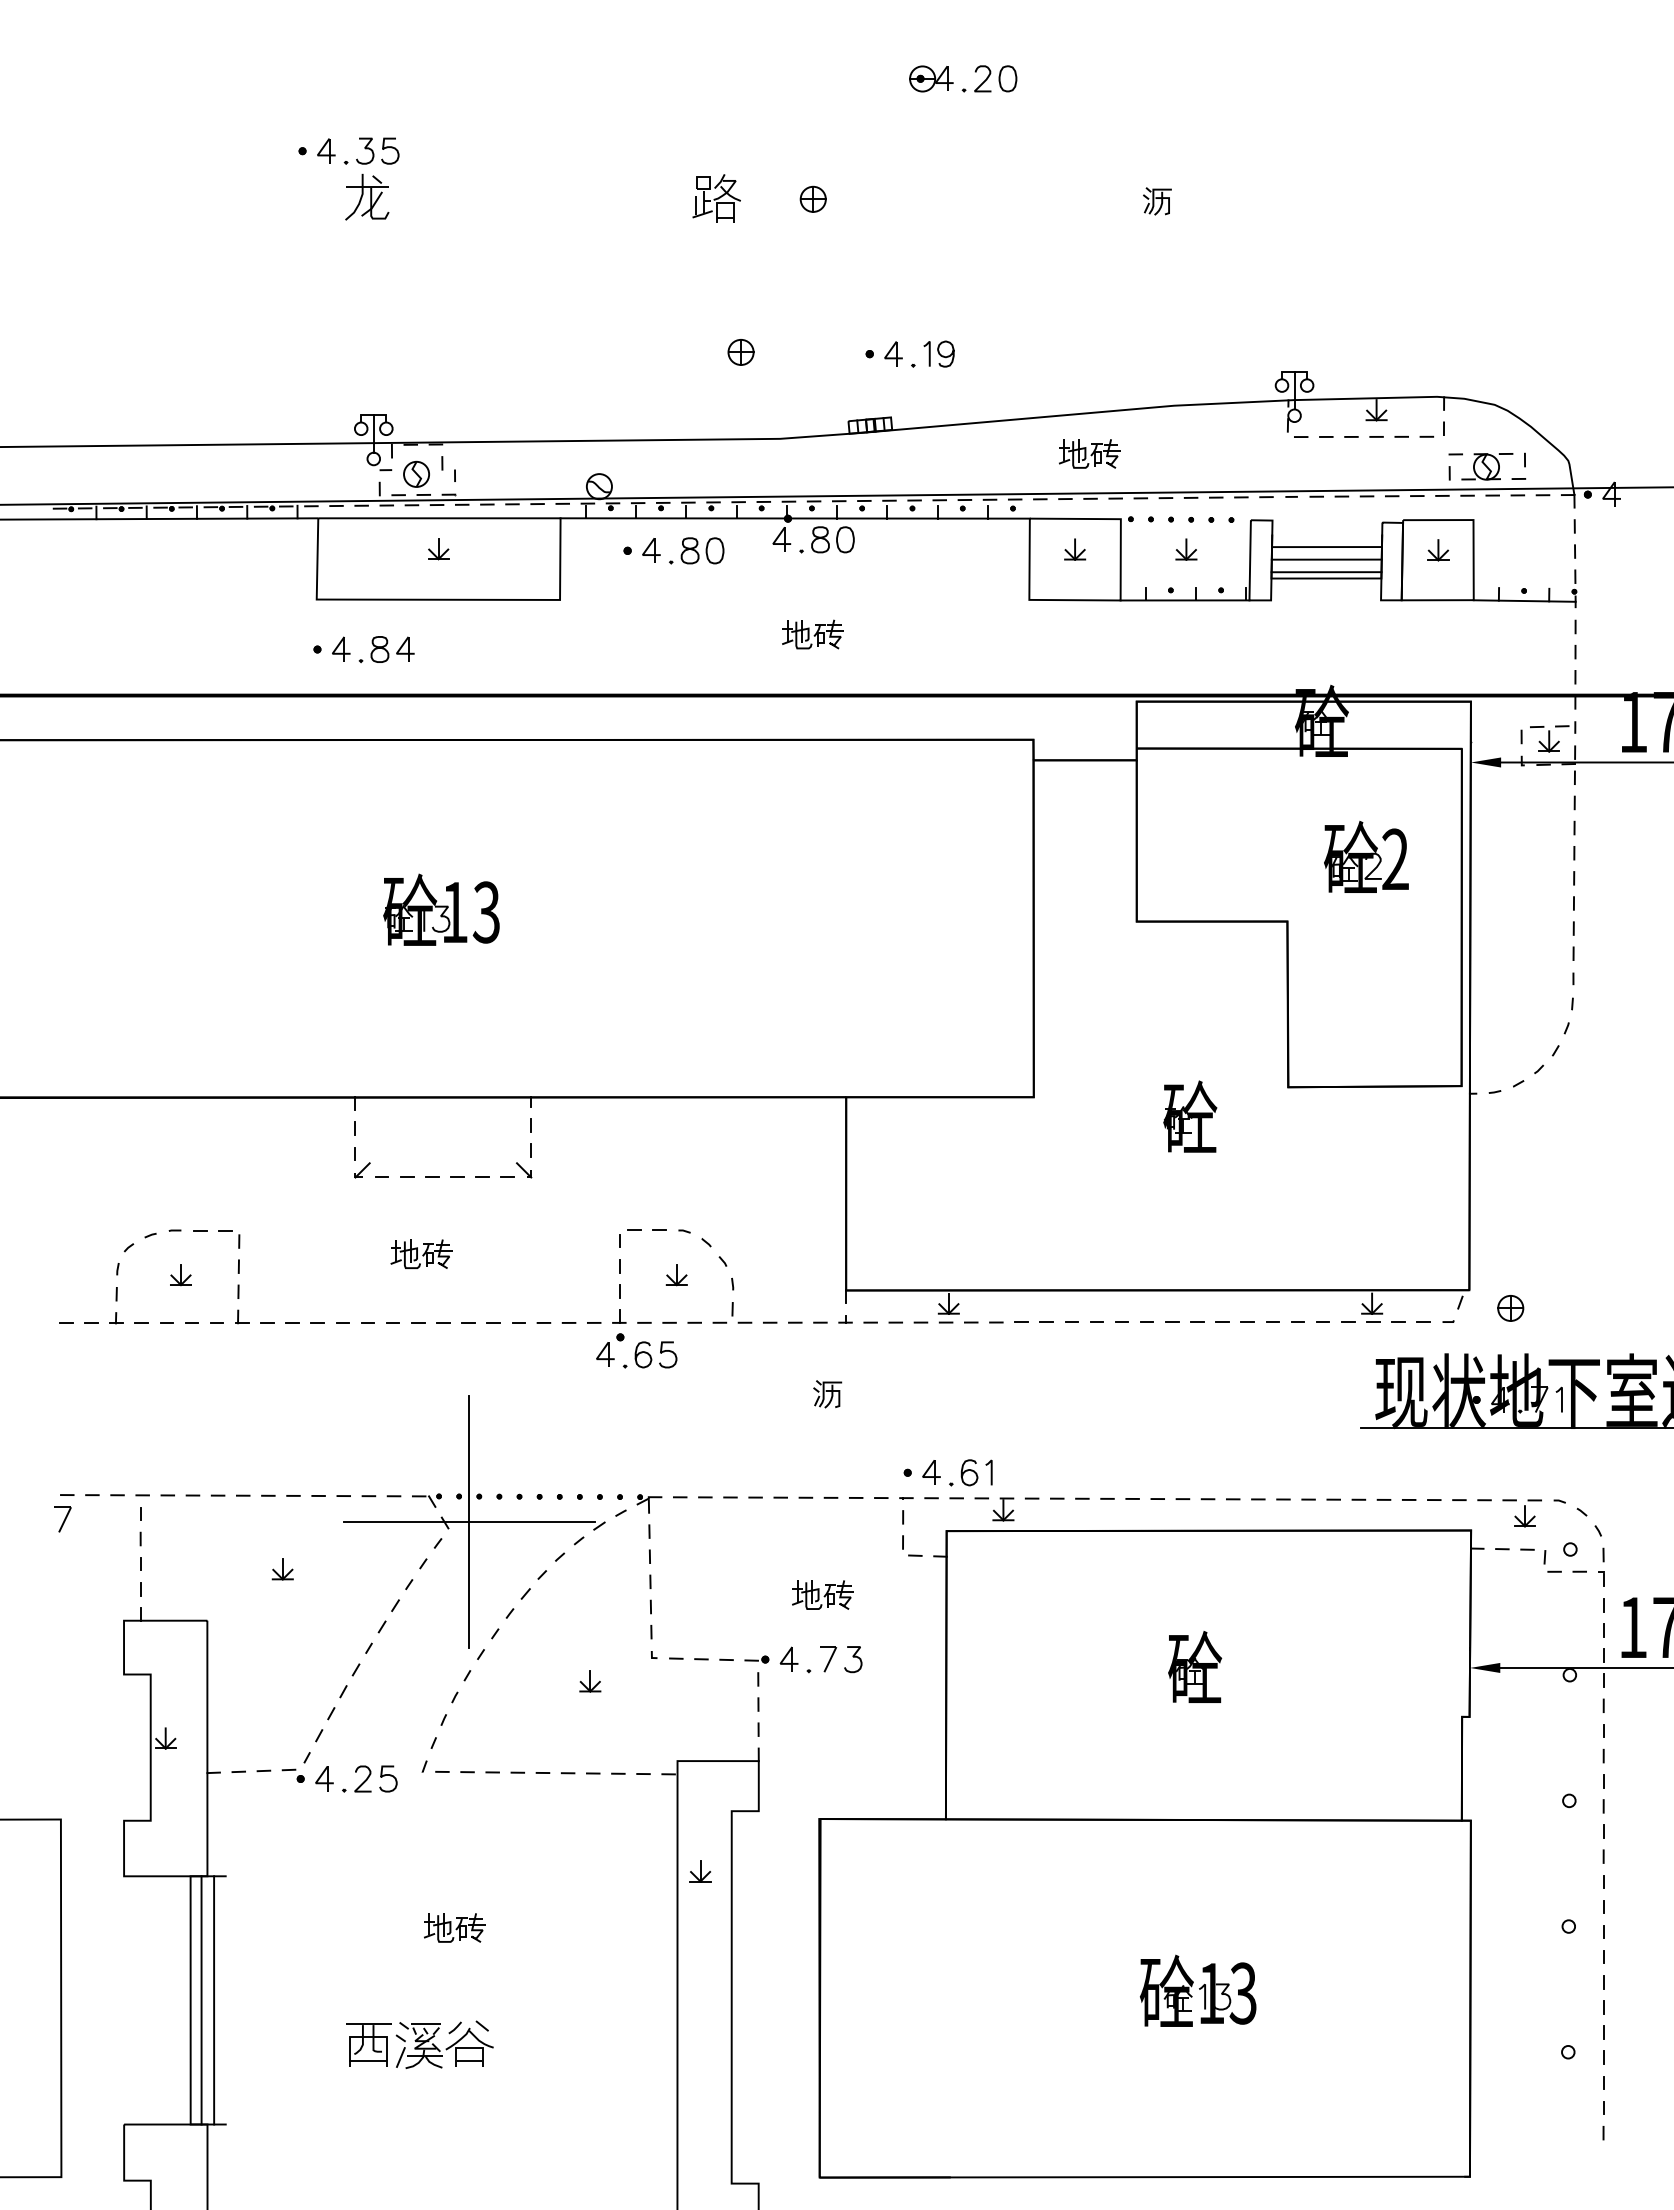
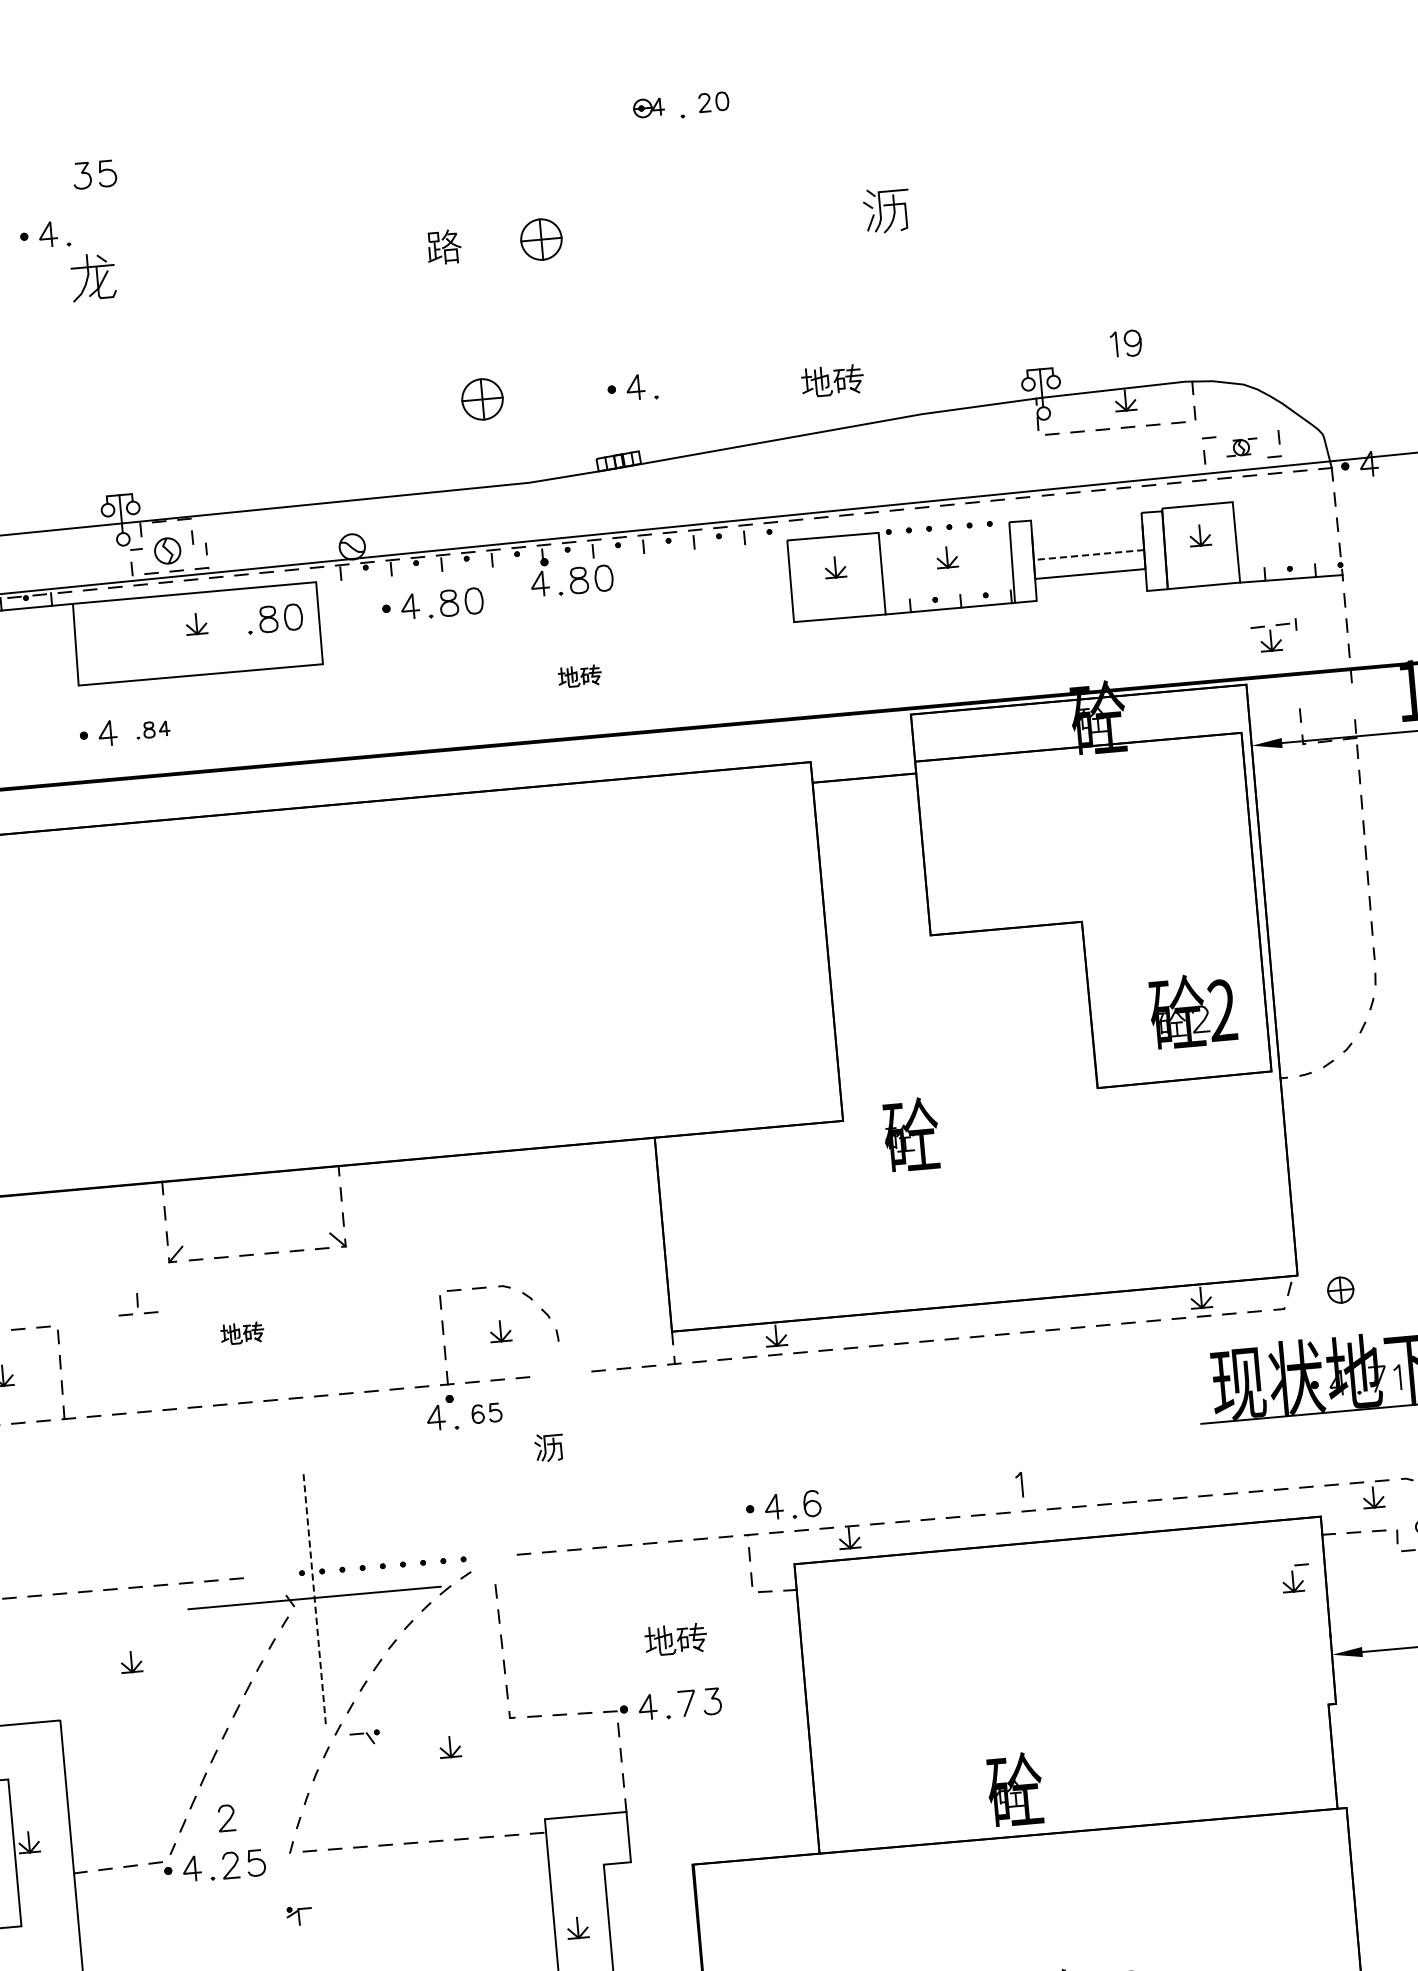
part: (931, 78) -> (649, 107), size x0.7
part: (995, 78) -> (713, 101), size x0.7
part: (377, 150) -> (94, 174), moved
part: (716, 198) -> (444, 247), size x0.7
part: (812, 198) -> (540, 238), size x1.6
part: (1157, 201) -> (886, 210), size x1.6
part: (740, 352) -> (481, 399), size x1.6
part: (938, 353) -> (1125, 343), moved
part: (1089, 453) -> (832, 380), moved
part: (1487, 466) -> (1241, 447), size x0.6
line: (794, 518) -> (551, 561), removed
line: (1326, 547) -> (1087, 542), removed
part: (516, 550) -> (274, 618), added
line: (1326, 559) -> (1088, 554), solid -> dashed
line: (1326, 572) -> (1089, 567), removed
part: (812, 634) -> (579, 676), size x0.7
part: (386, 649) -> (153, 729), size x0.6
part: (1553, 736) -> (1274, 635), moved
part: (1366, 856) -> (1193, 1010), moved
part: (441, 909) -> (231, 985), removed
part: (1190, 1116) -> (911, 1134), moved
part: (421, 1253) -> (242, 1332), size x0.7
part: (732, 1312) -> (137, 1303), moved
part: (655, 1354) -> (486, 1413), size x0.7
part: (827, 1394) -> (549, 1447), moved
line: (990, 1472) -> (1020, 1484), moved
part: (426, 1500) -> (364, 1737), moved
part: (649, 1503) -> (299, 1915), moved
line: (469, 1522) -> (314, 1598), solid -> dashed
part: (1440, 1589) -> (1295, 1578), added
part: (1195, 1666) -> (1015, 1788), moved
curve: (364, 1733) -> (228, 1819), added

